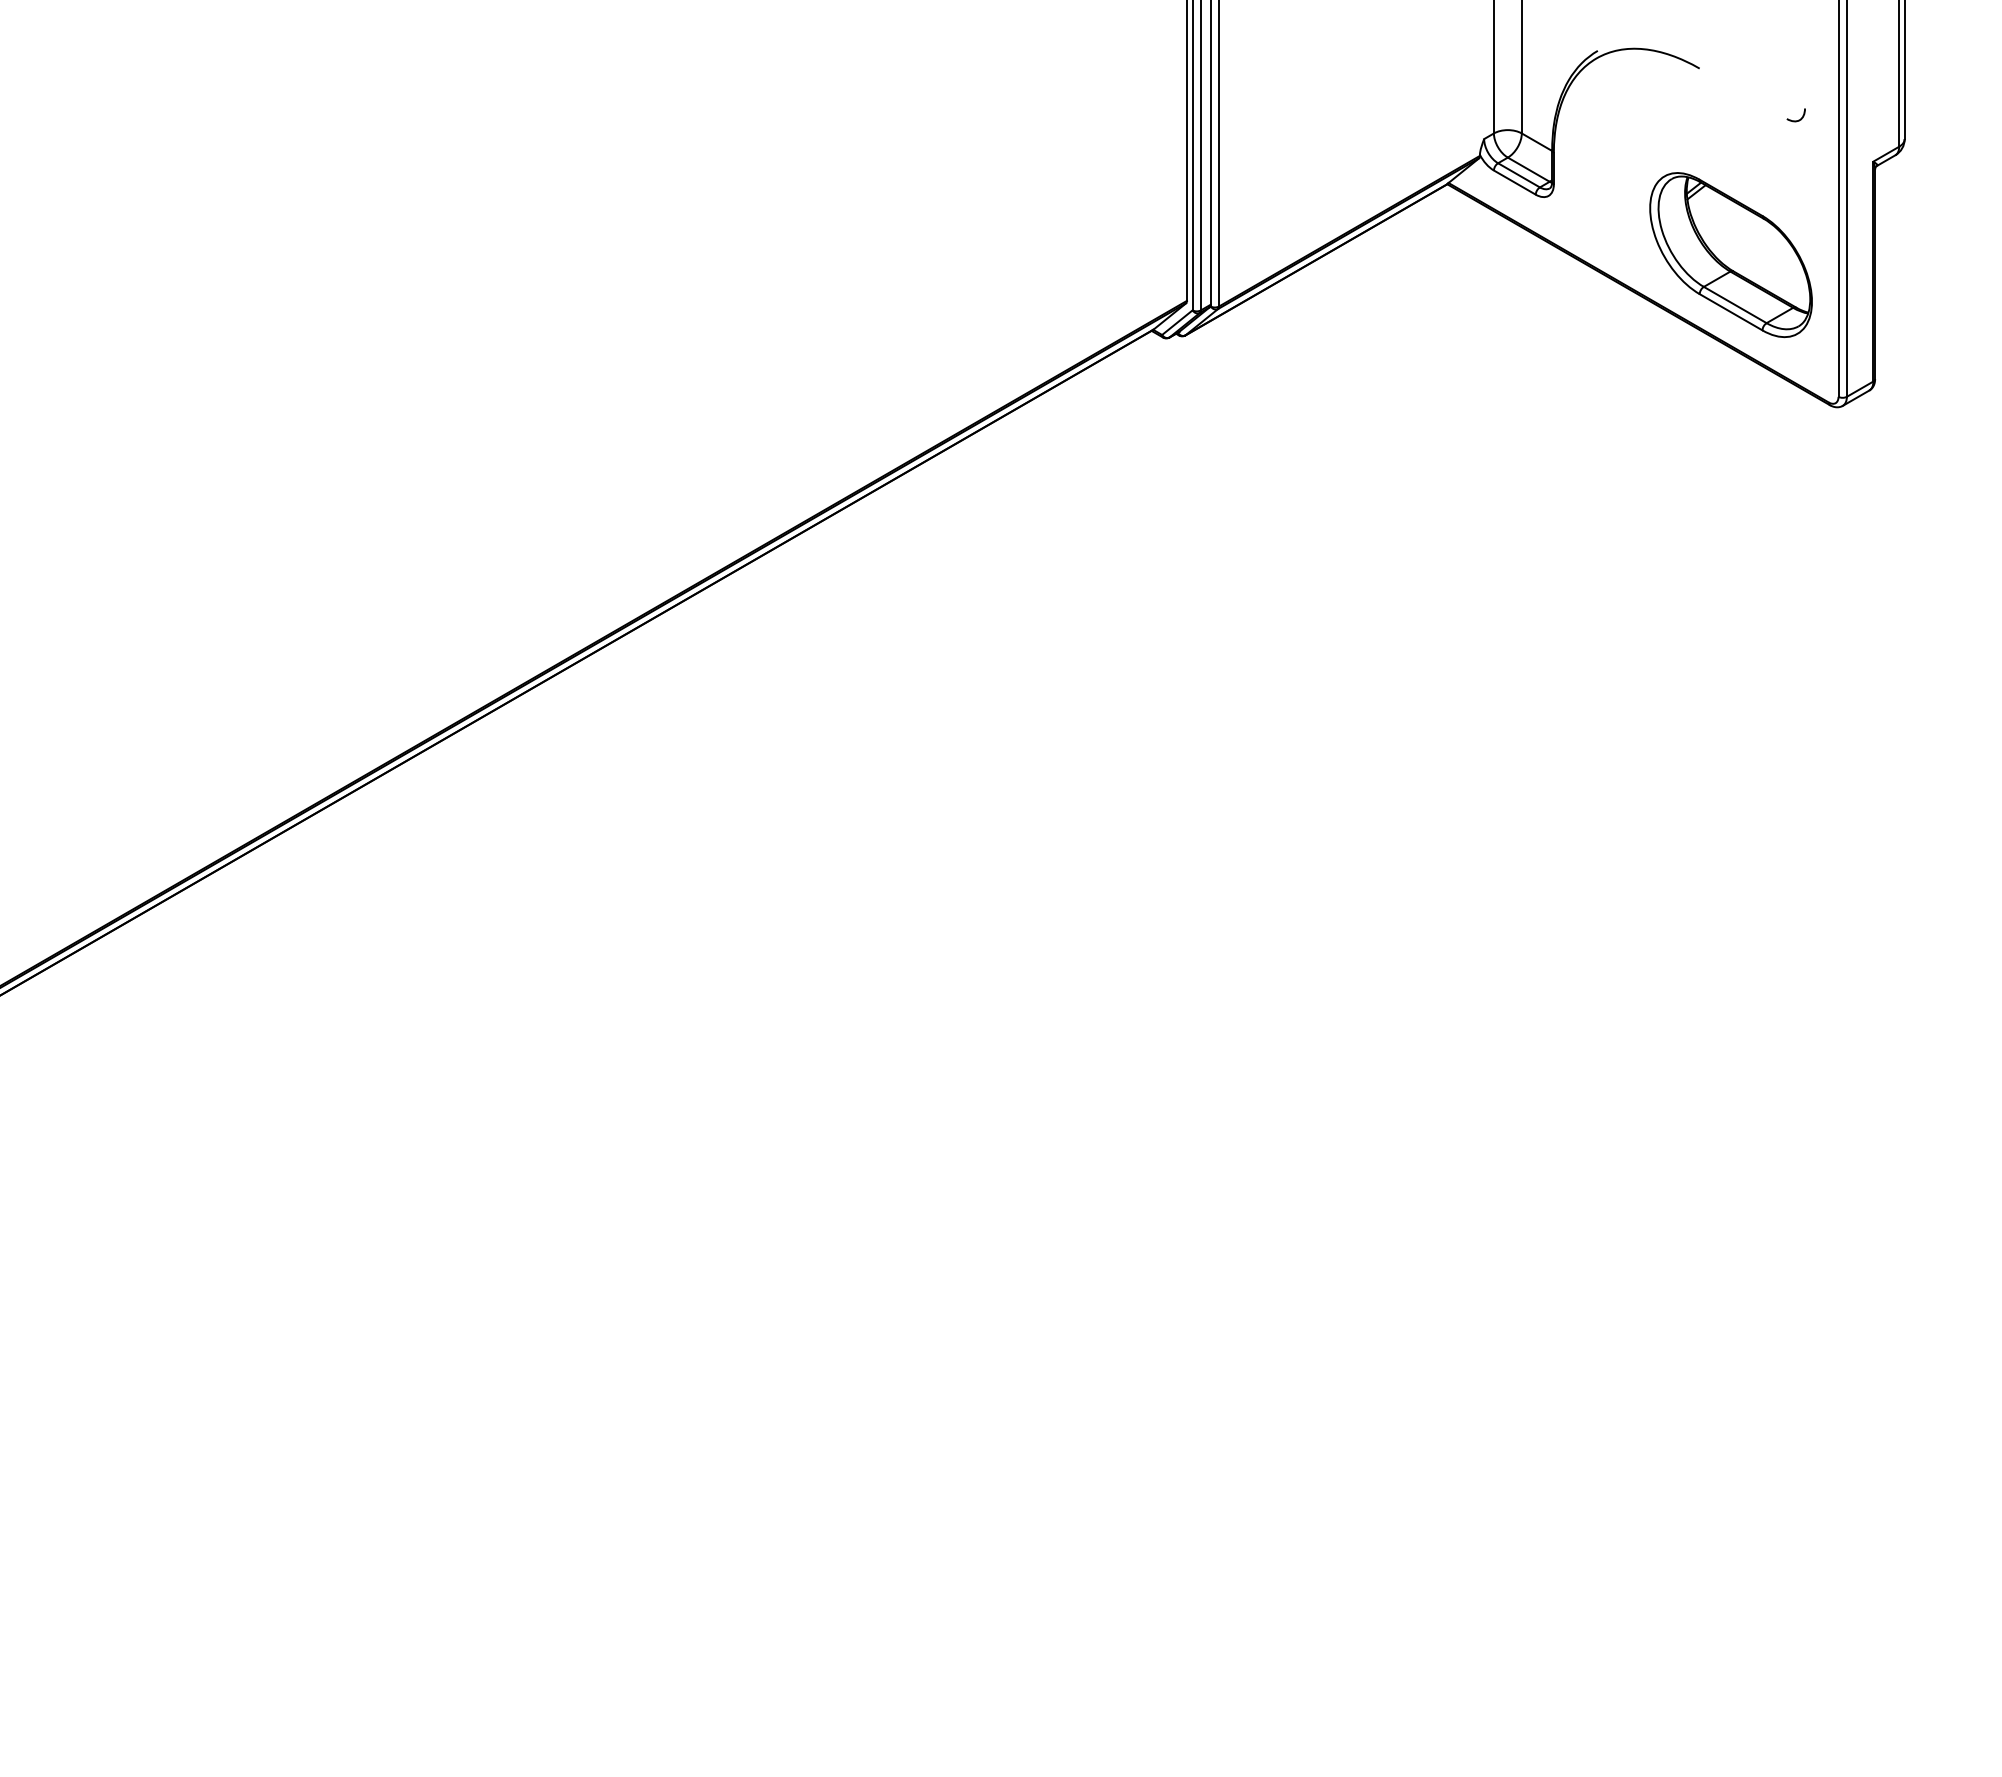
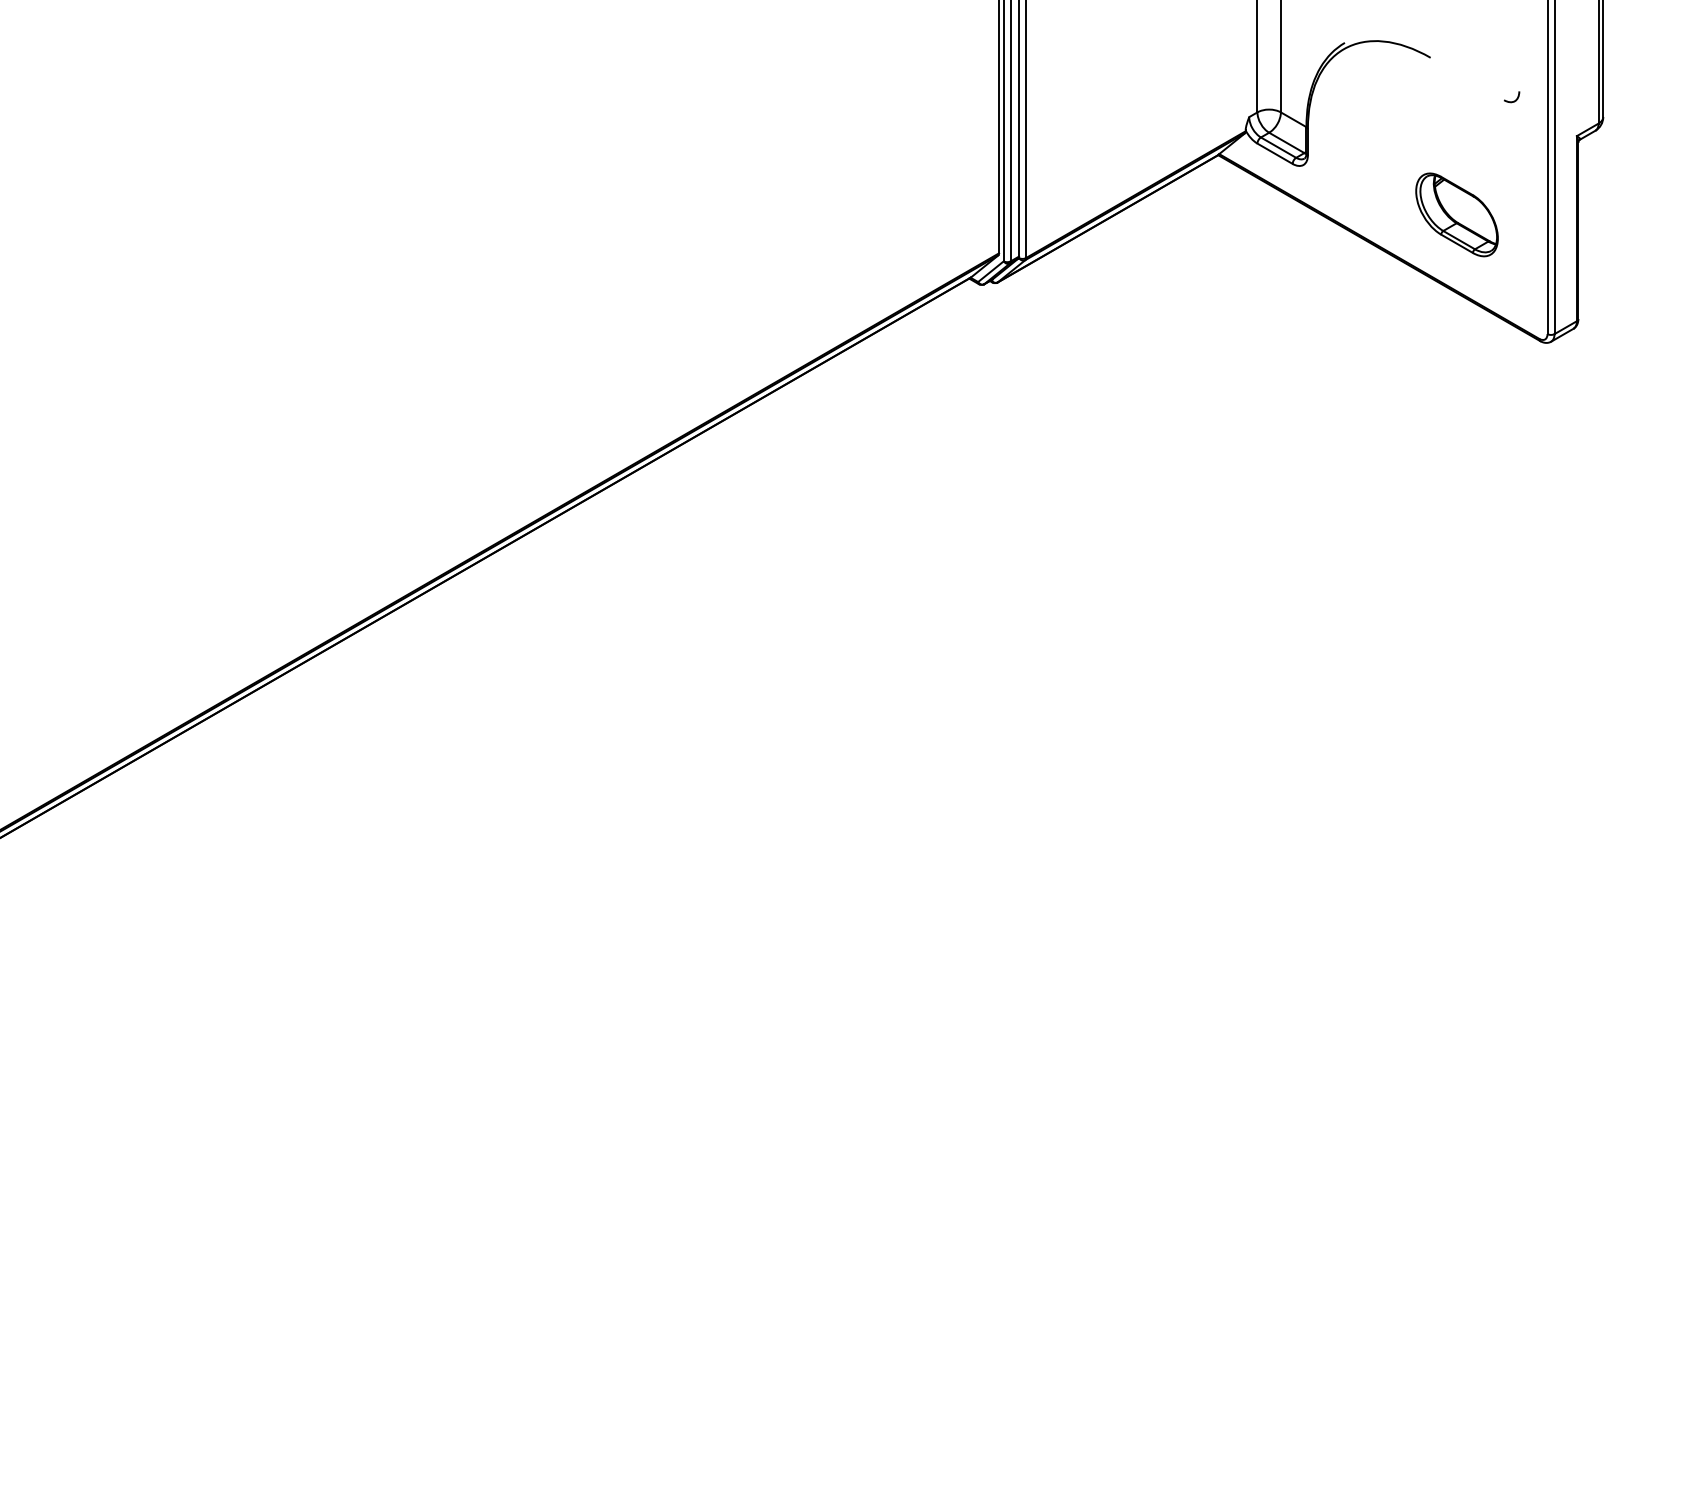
part: (1730, 255) -> (1456, 215), size x0.6

